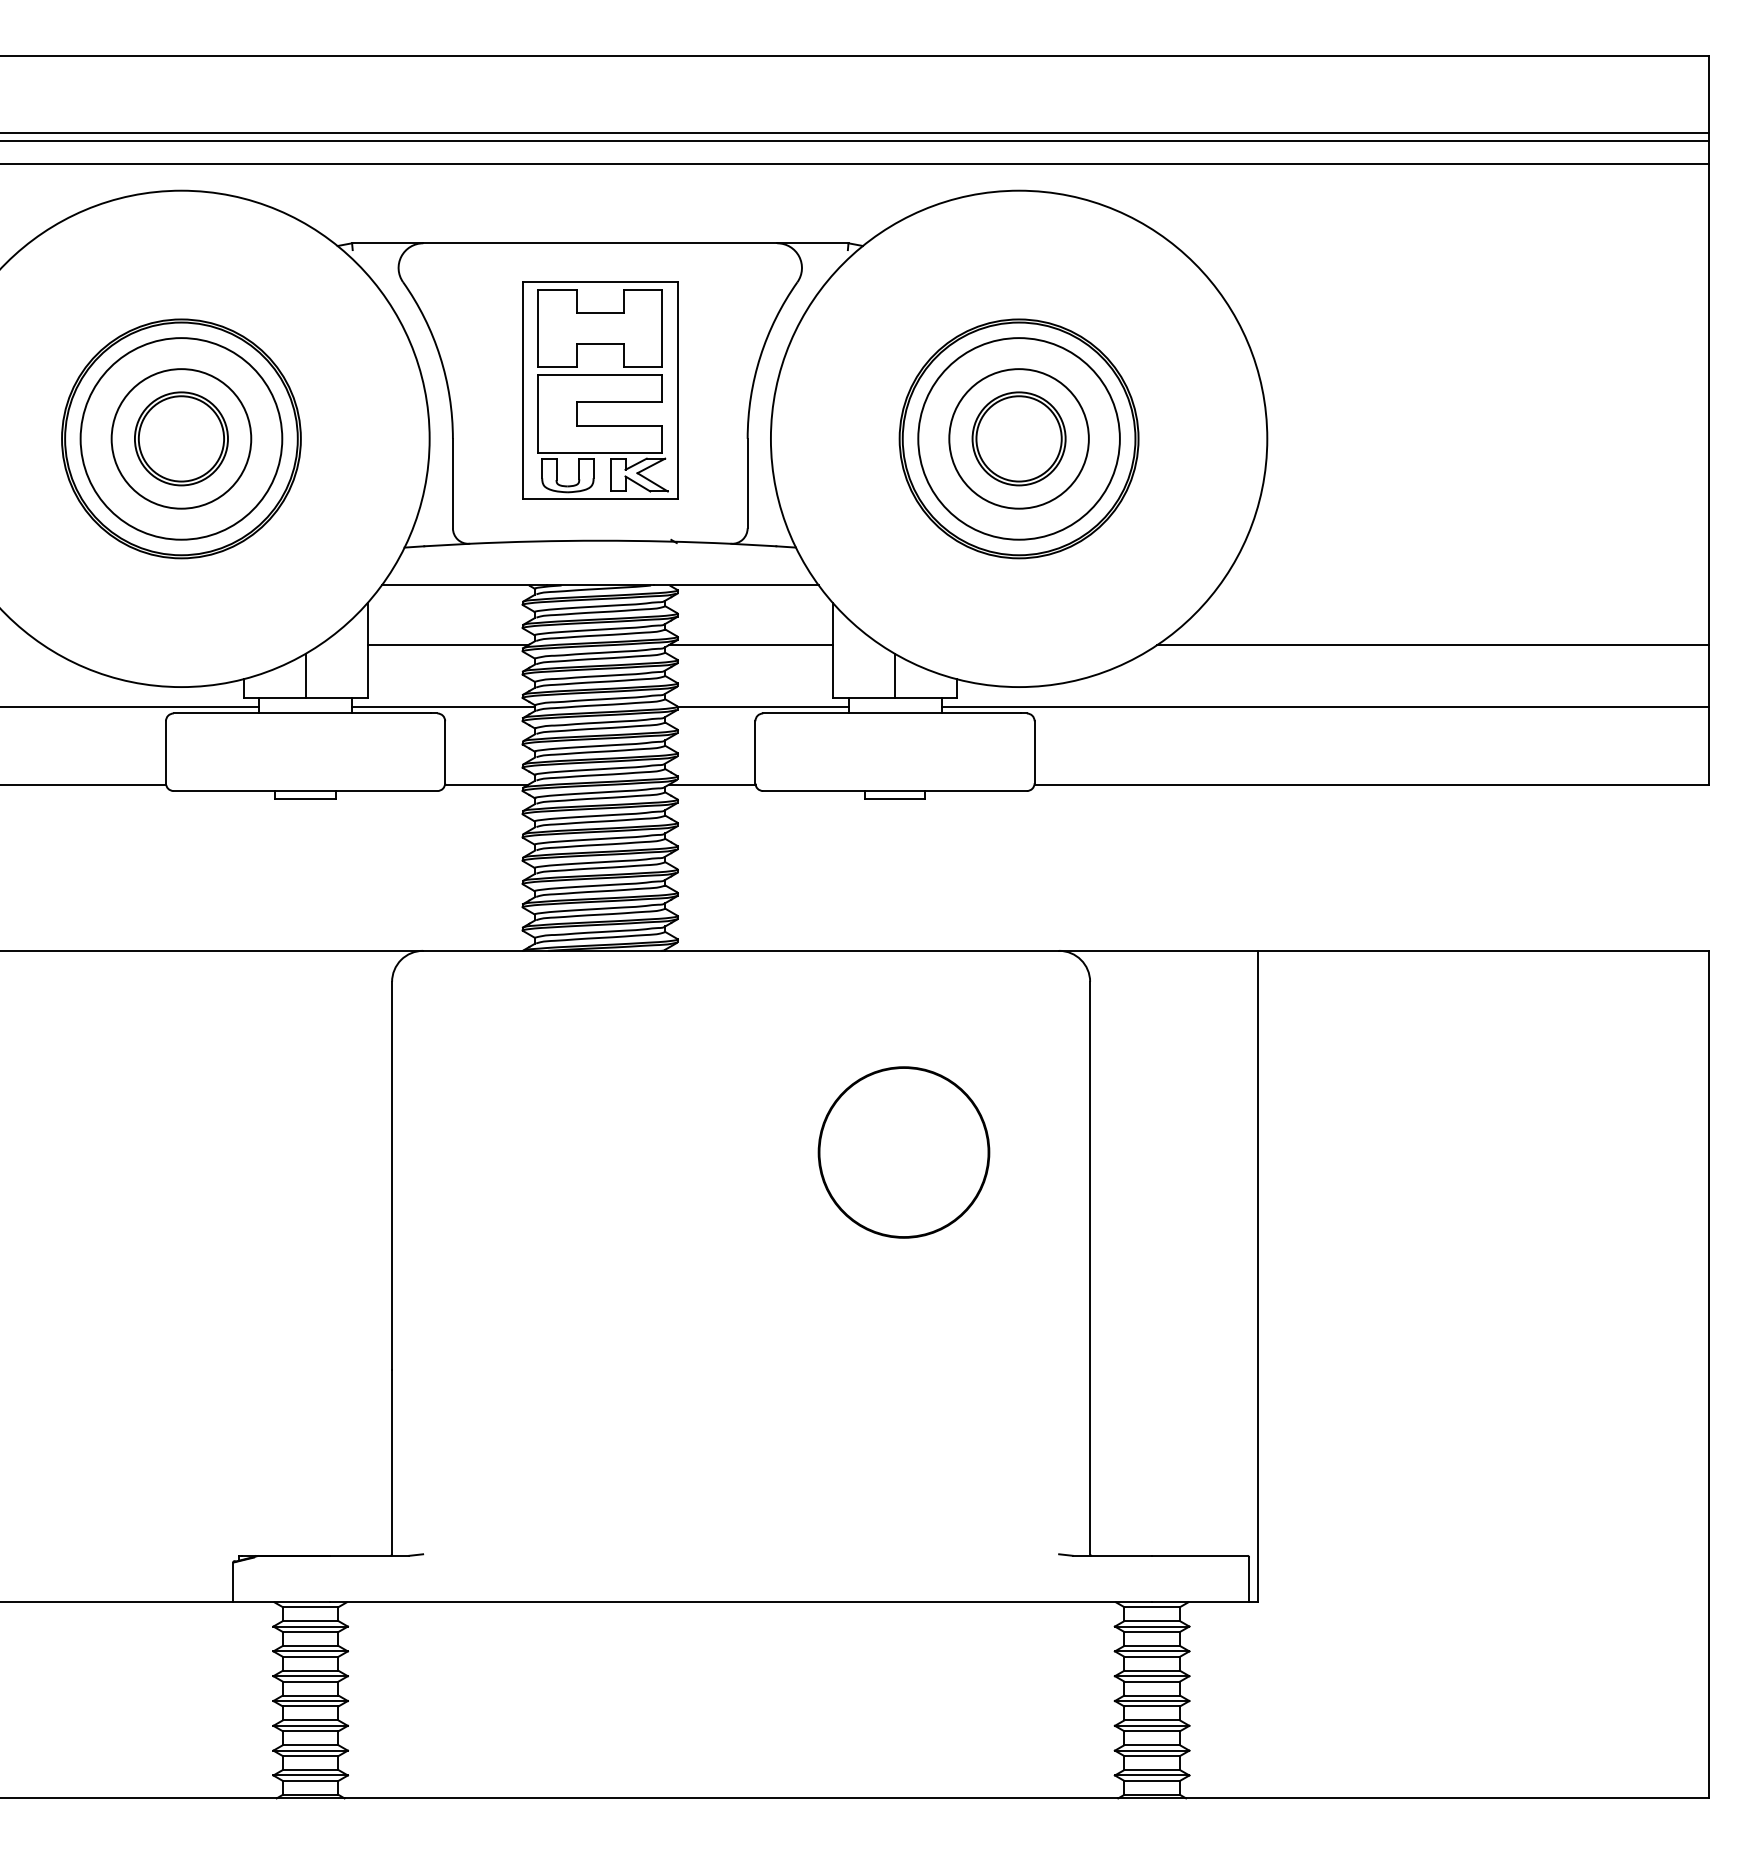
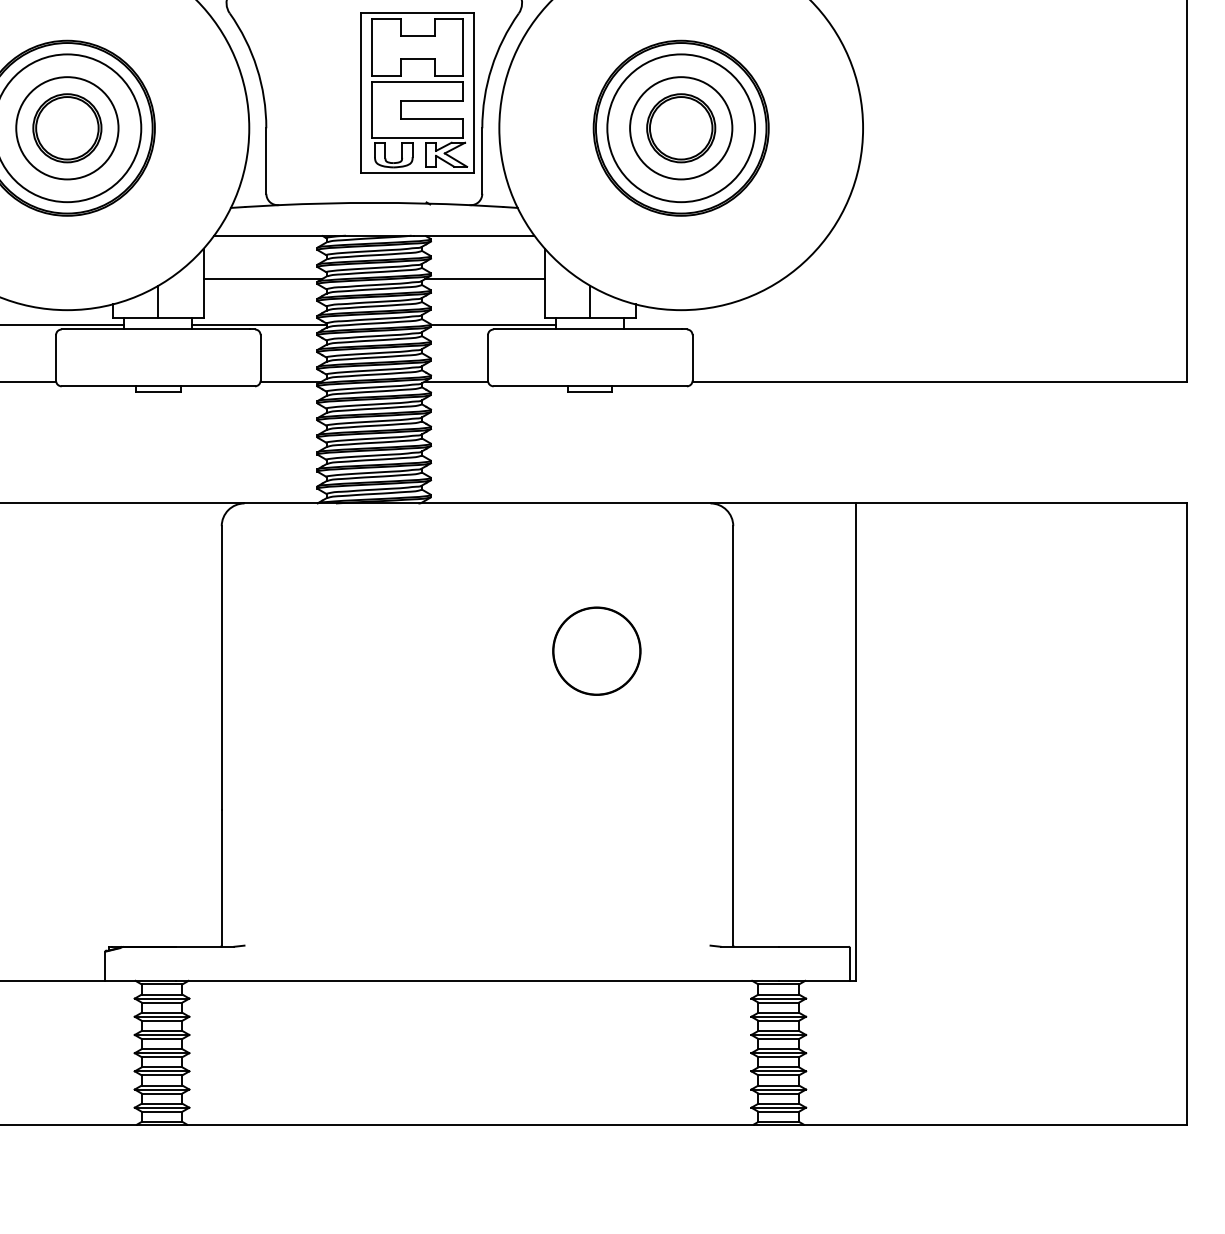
part: (600, 390) -> (417, 92), moved
line: (1433, 645) -> (984, 279), removed
line: (1325, 707) -> (905, 325), removed
part: (903, 1152) -> (596, 651), size x0.7

